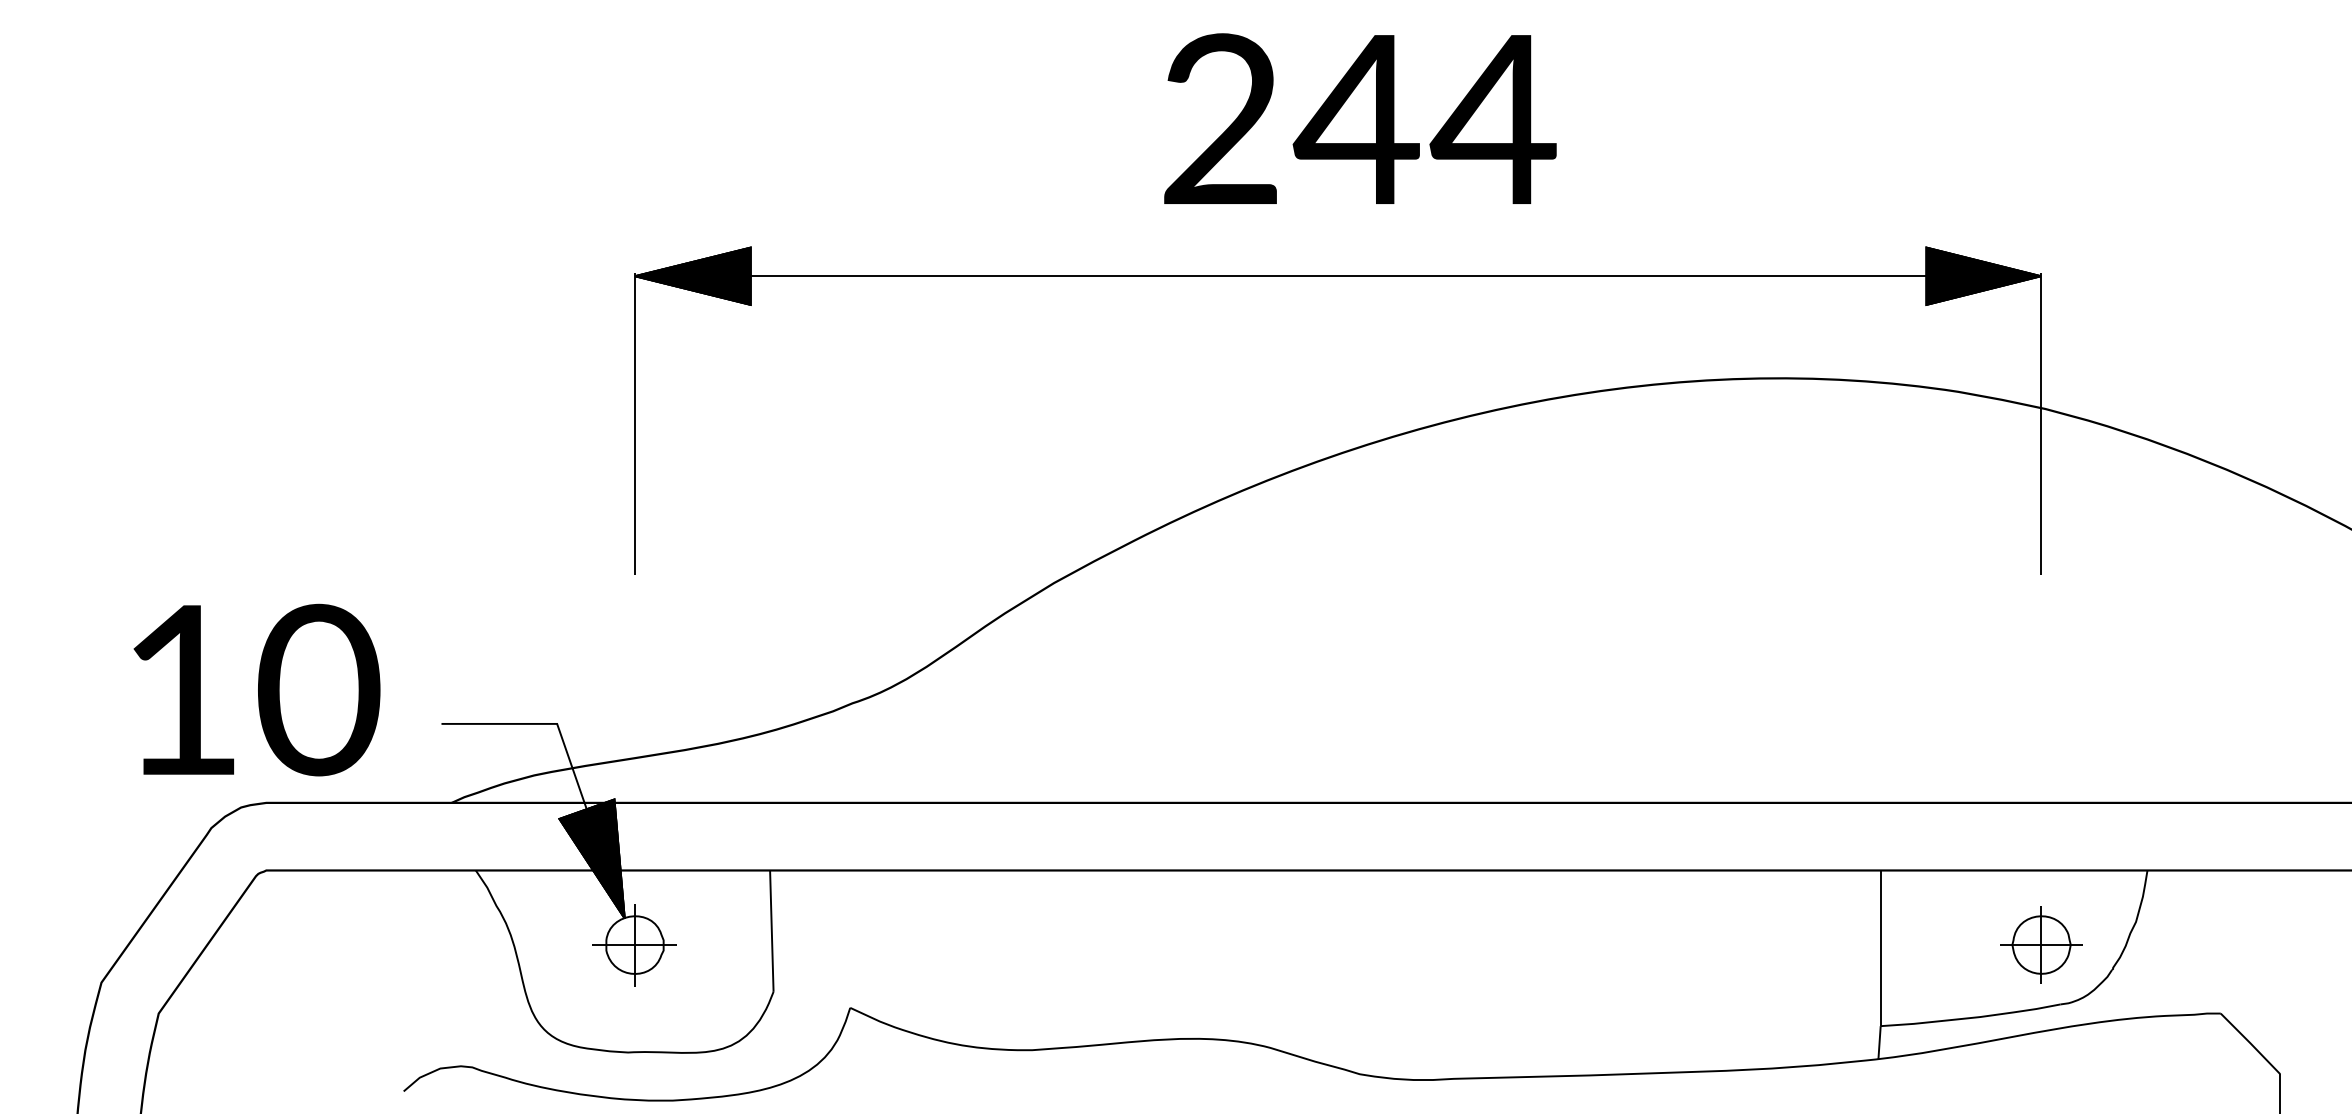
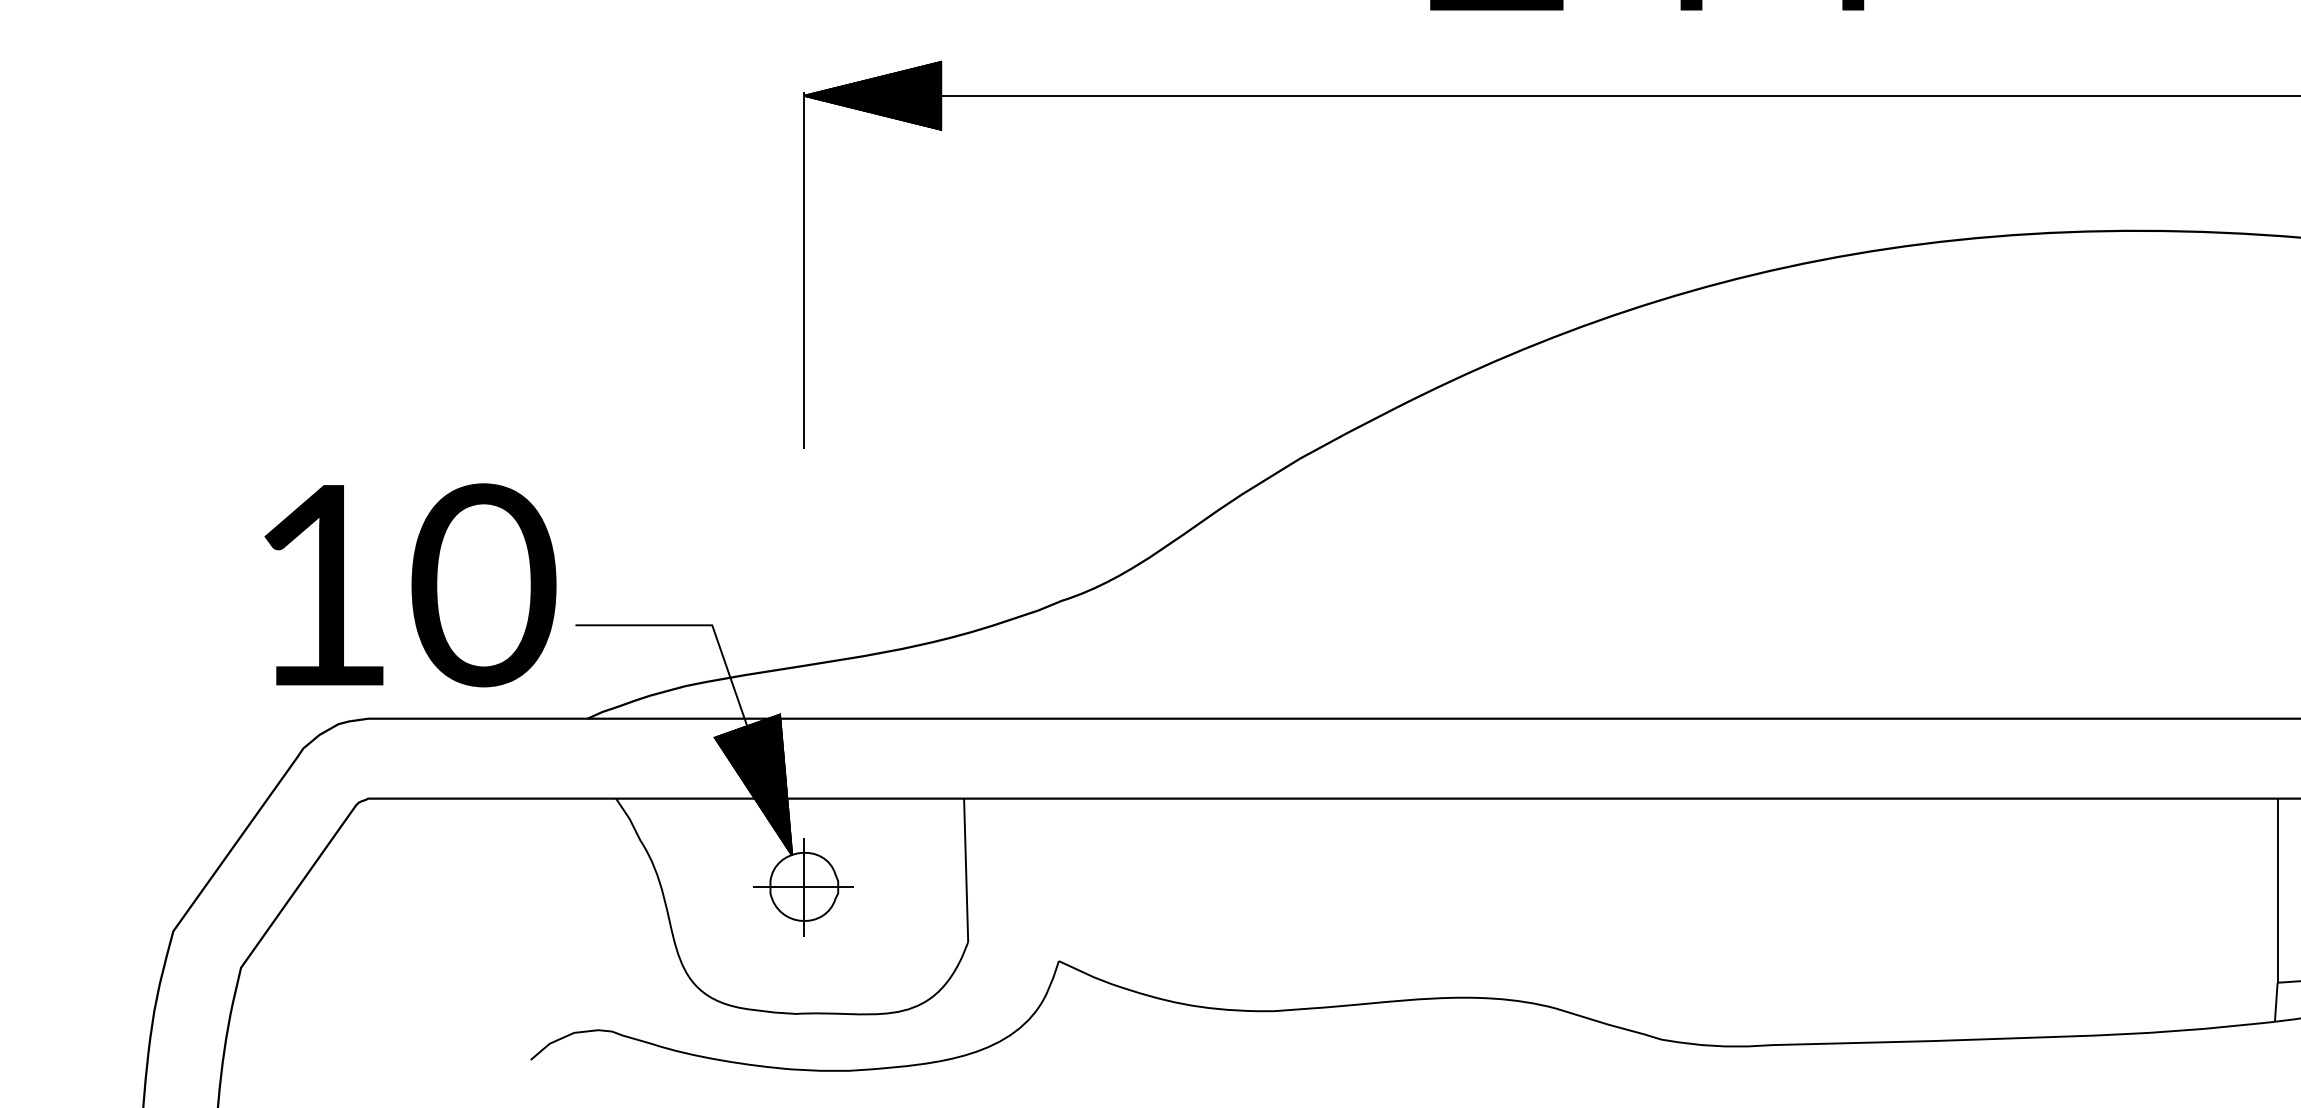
text: (256, 689) -> (409, 584), moved

